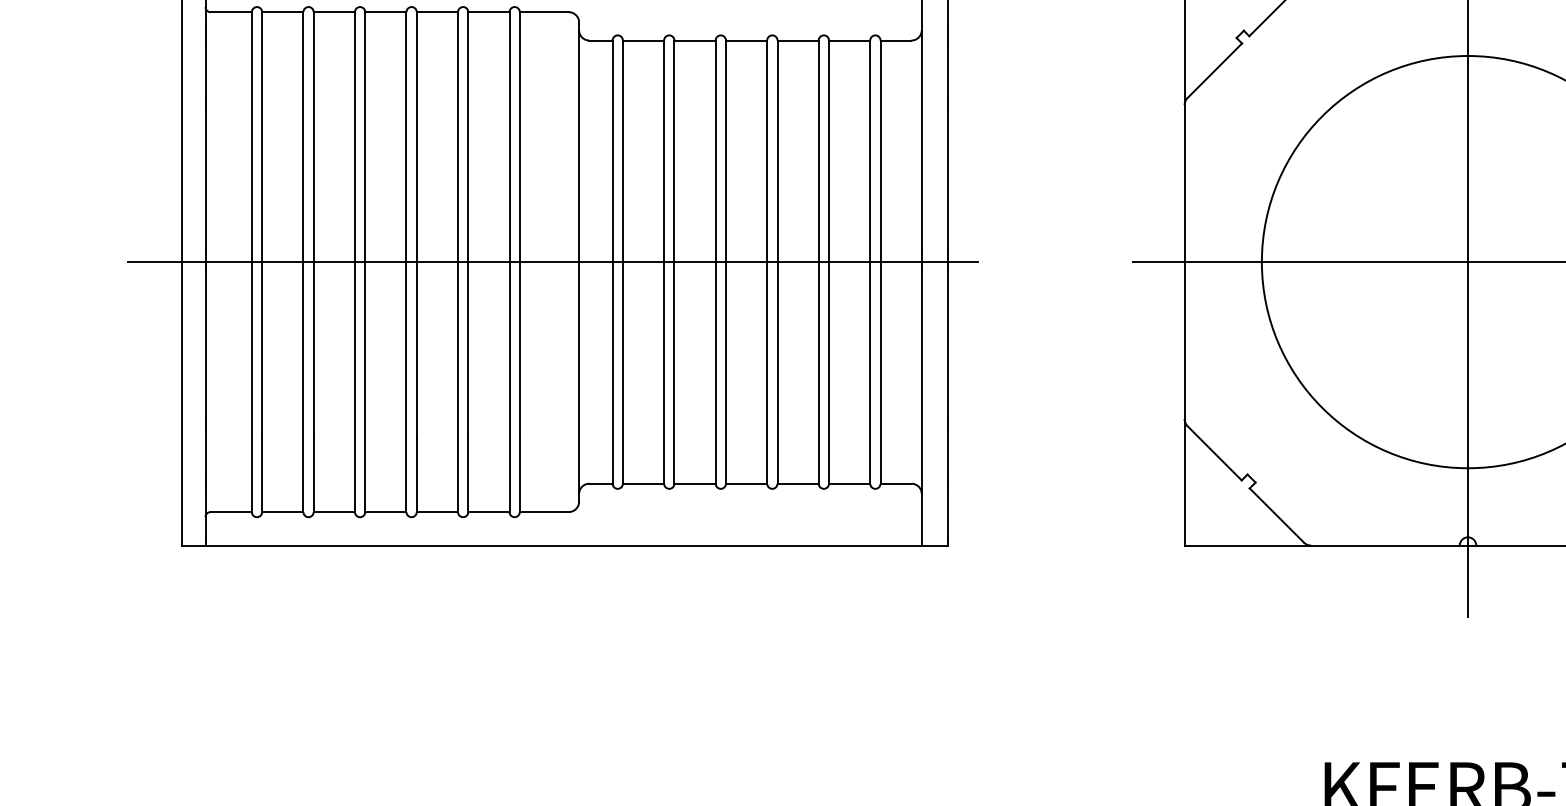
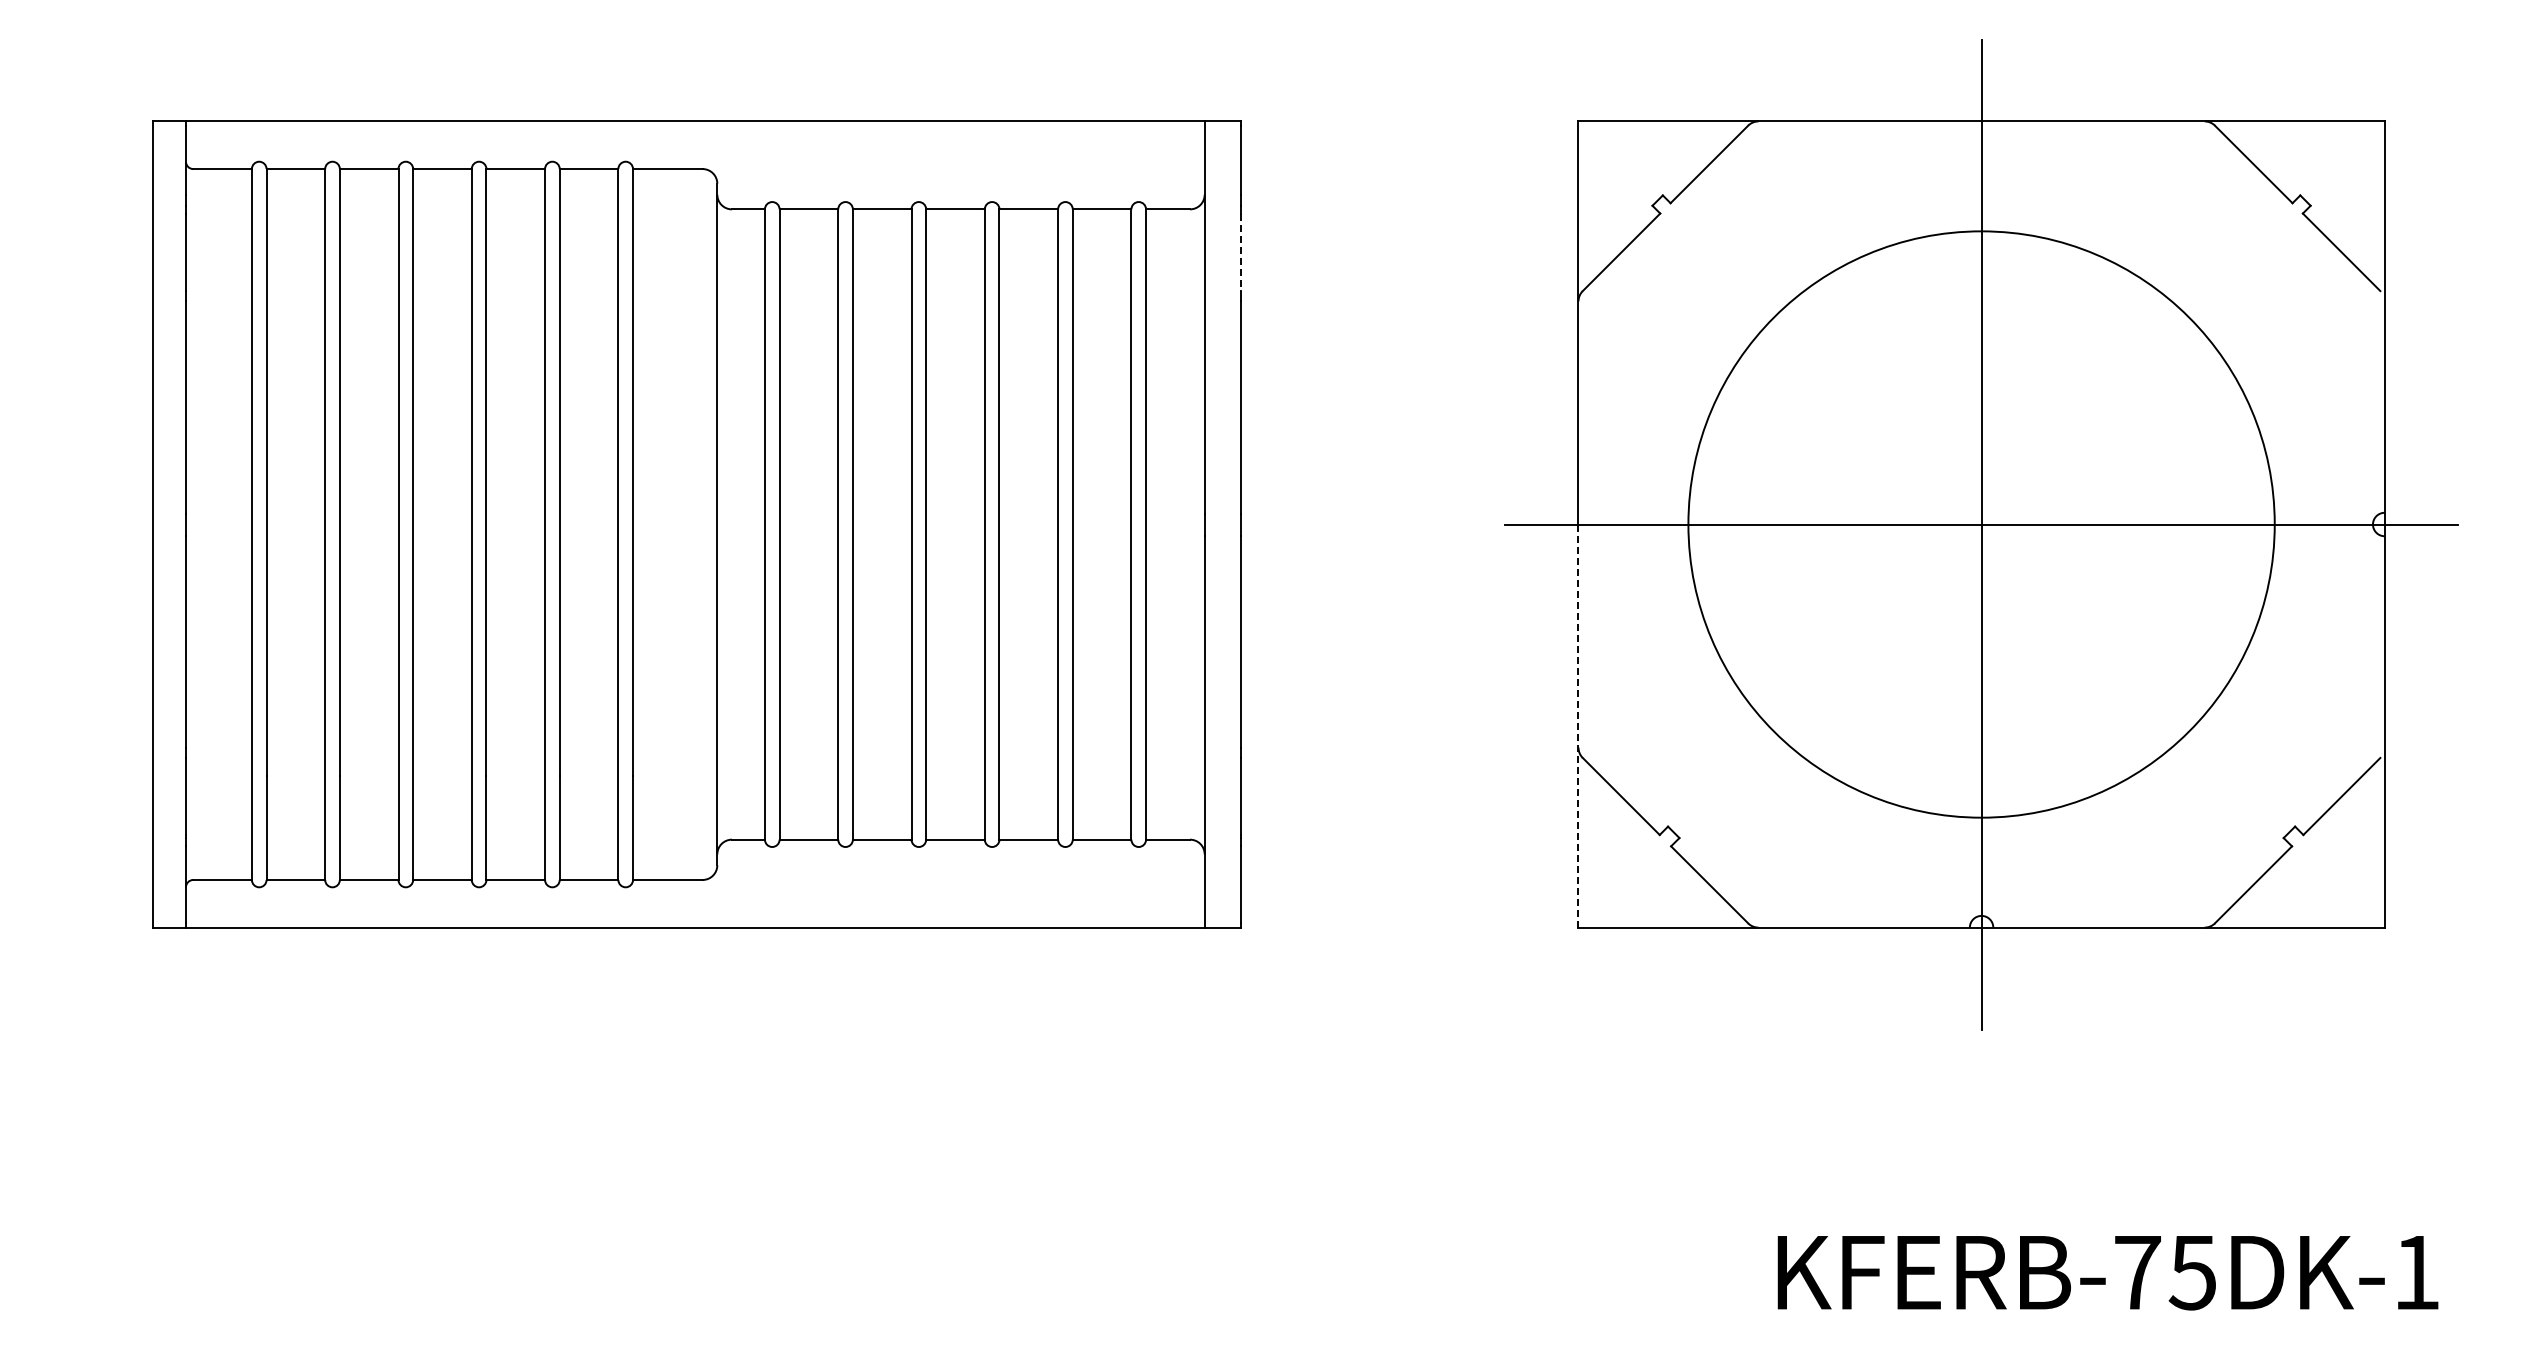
line: (947, 70) -> (1241, 252), solid -> dashed
line: (553, 262) -> (680, 524), removed
line: (1184, 404) -> (1578, 726), solid -> dashed

